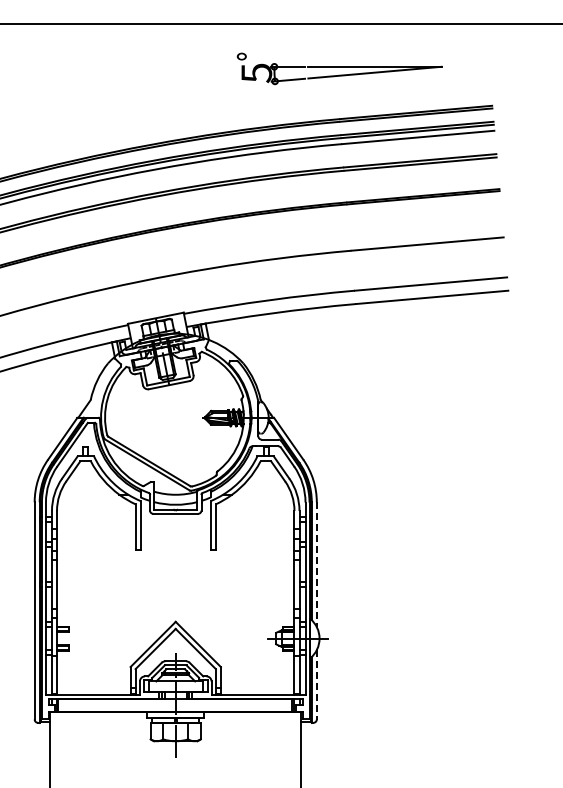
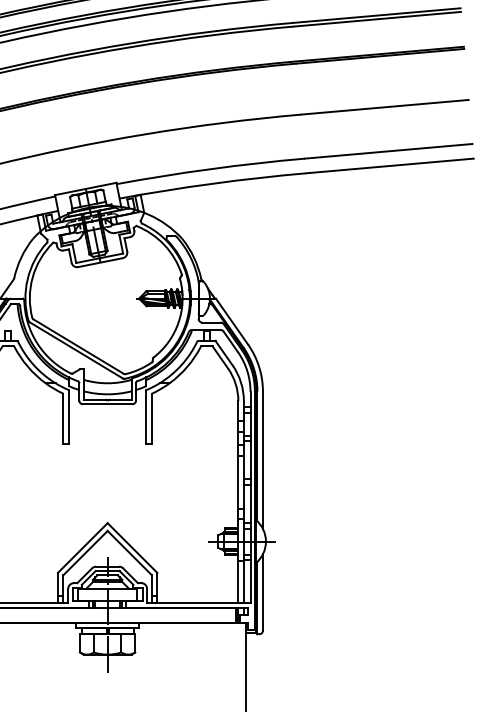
line: (316, 565) -> (262, 461), dashed -> solid
line: (316, 684) -> (262, 592), dashed -> solid

